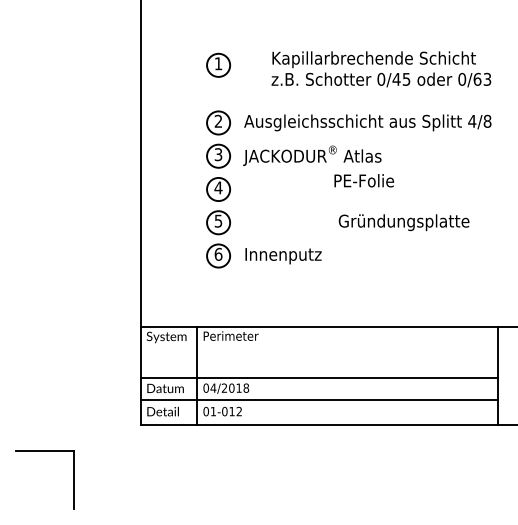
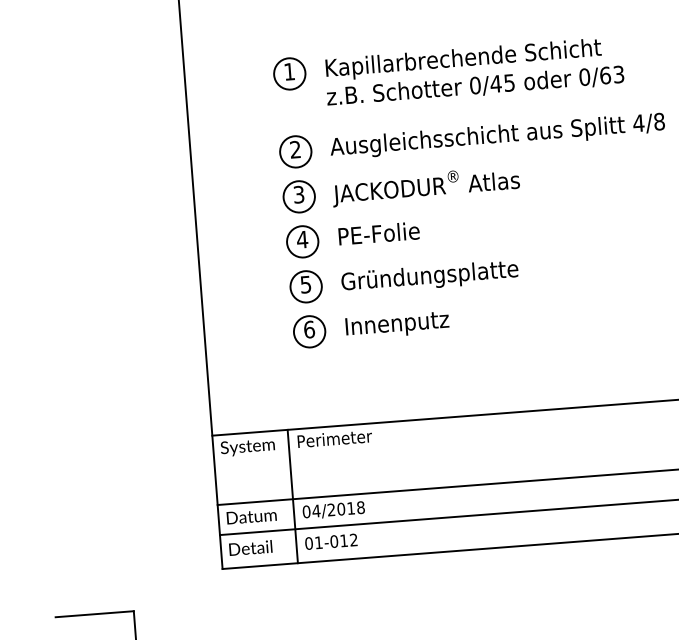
text: (381, 69) -> (474, 72), moved
text: (363, 180) -> (378, 233), moved
text: (403, 222) -> (429, 277), moved

